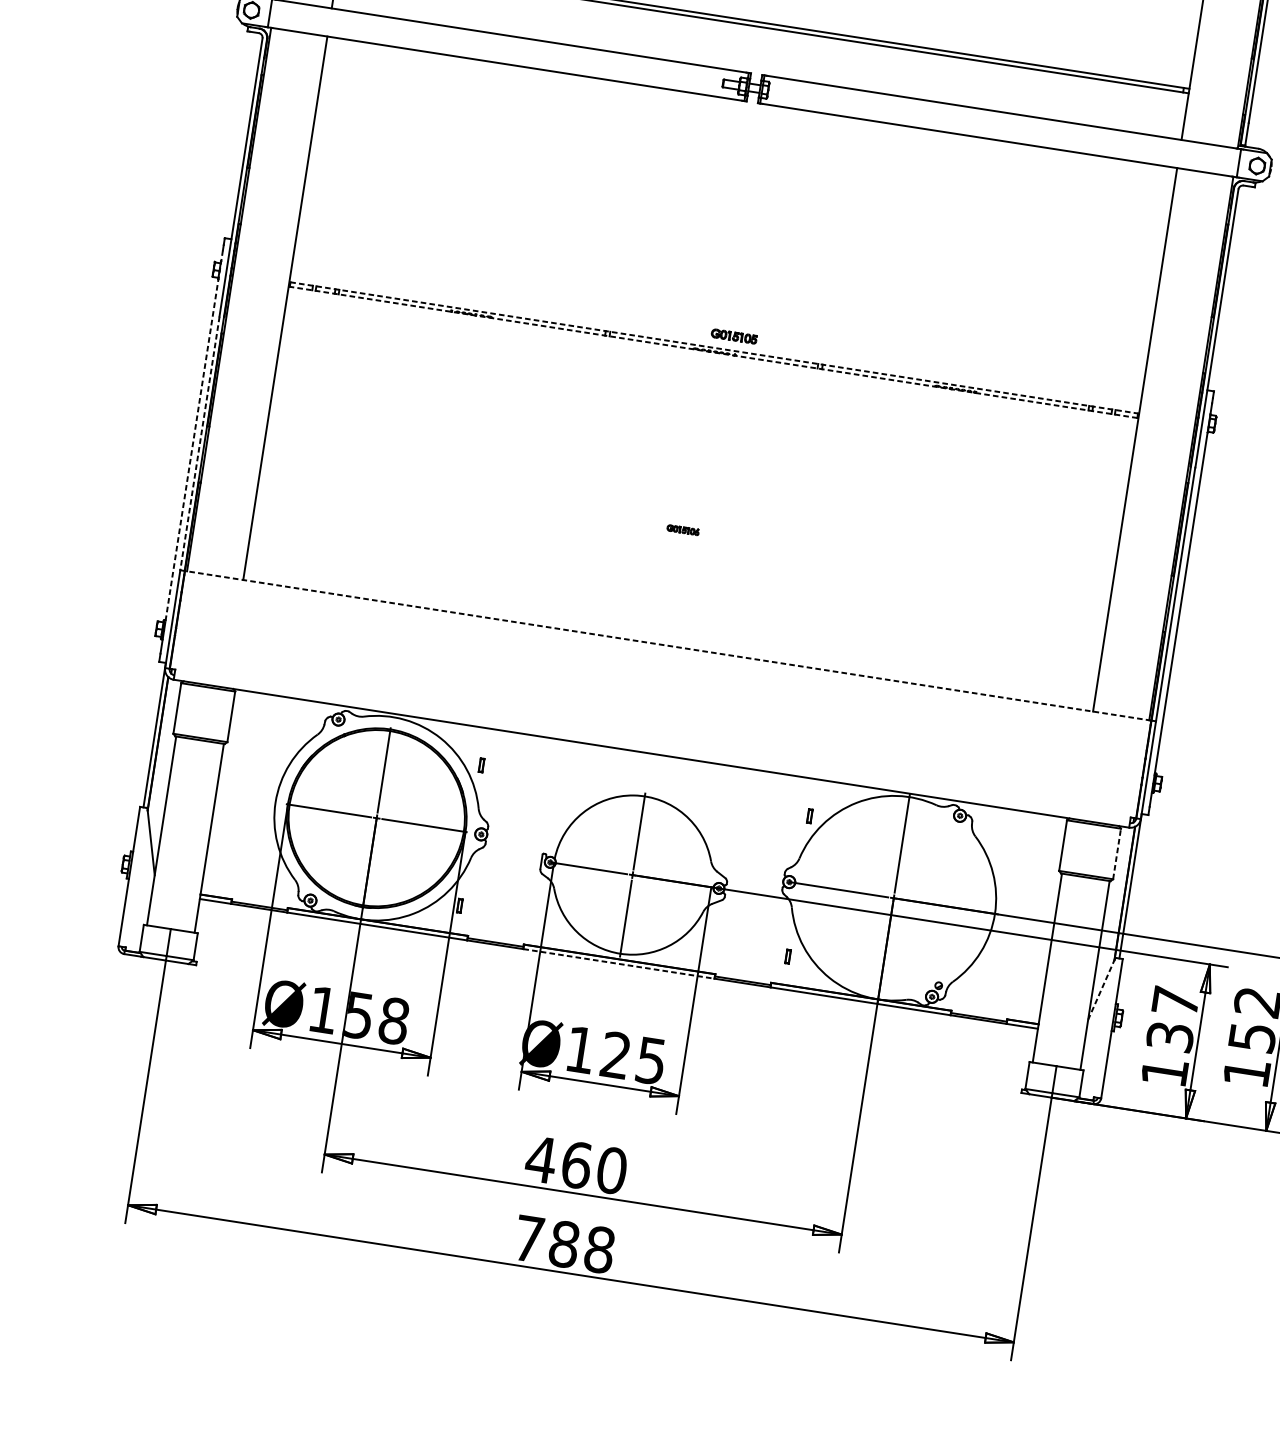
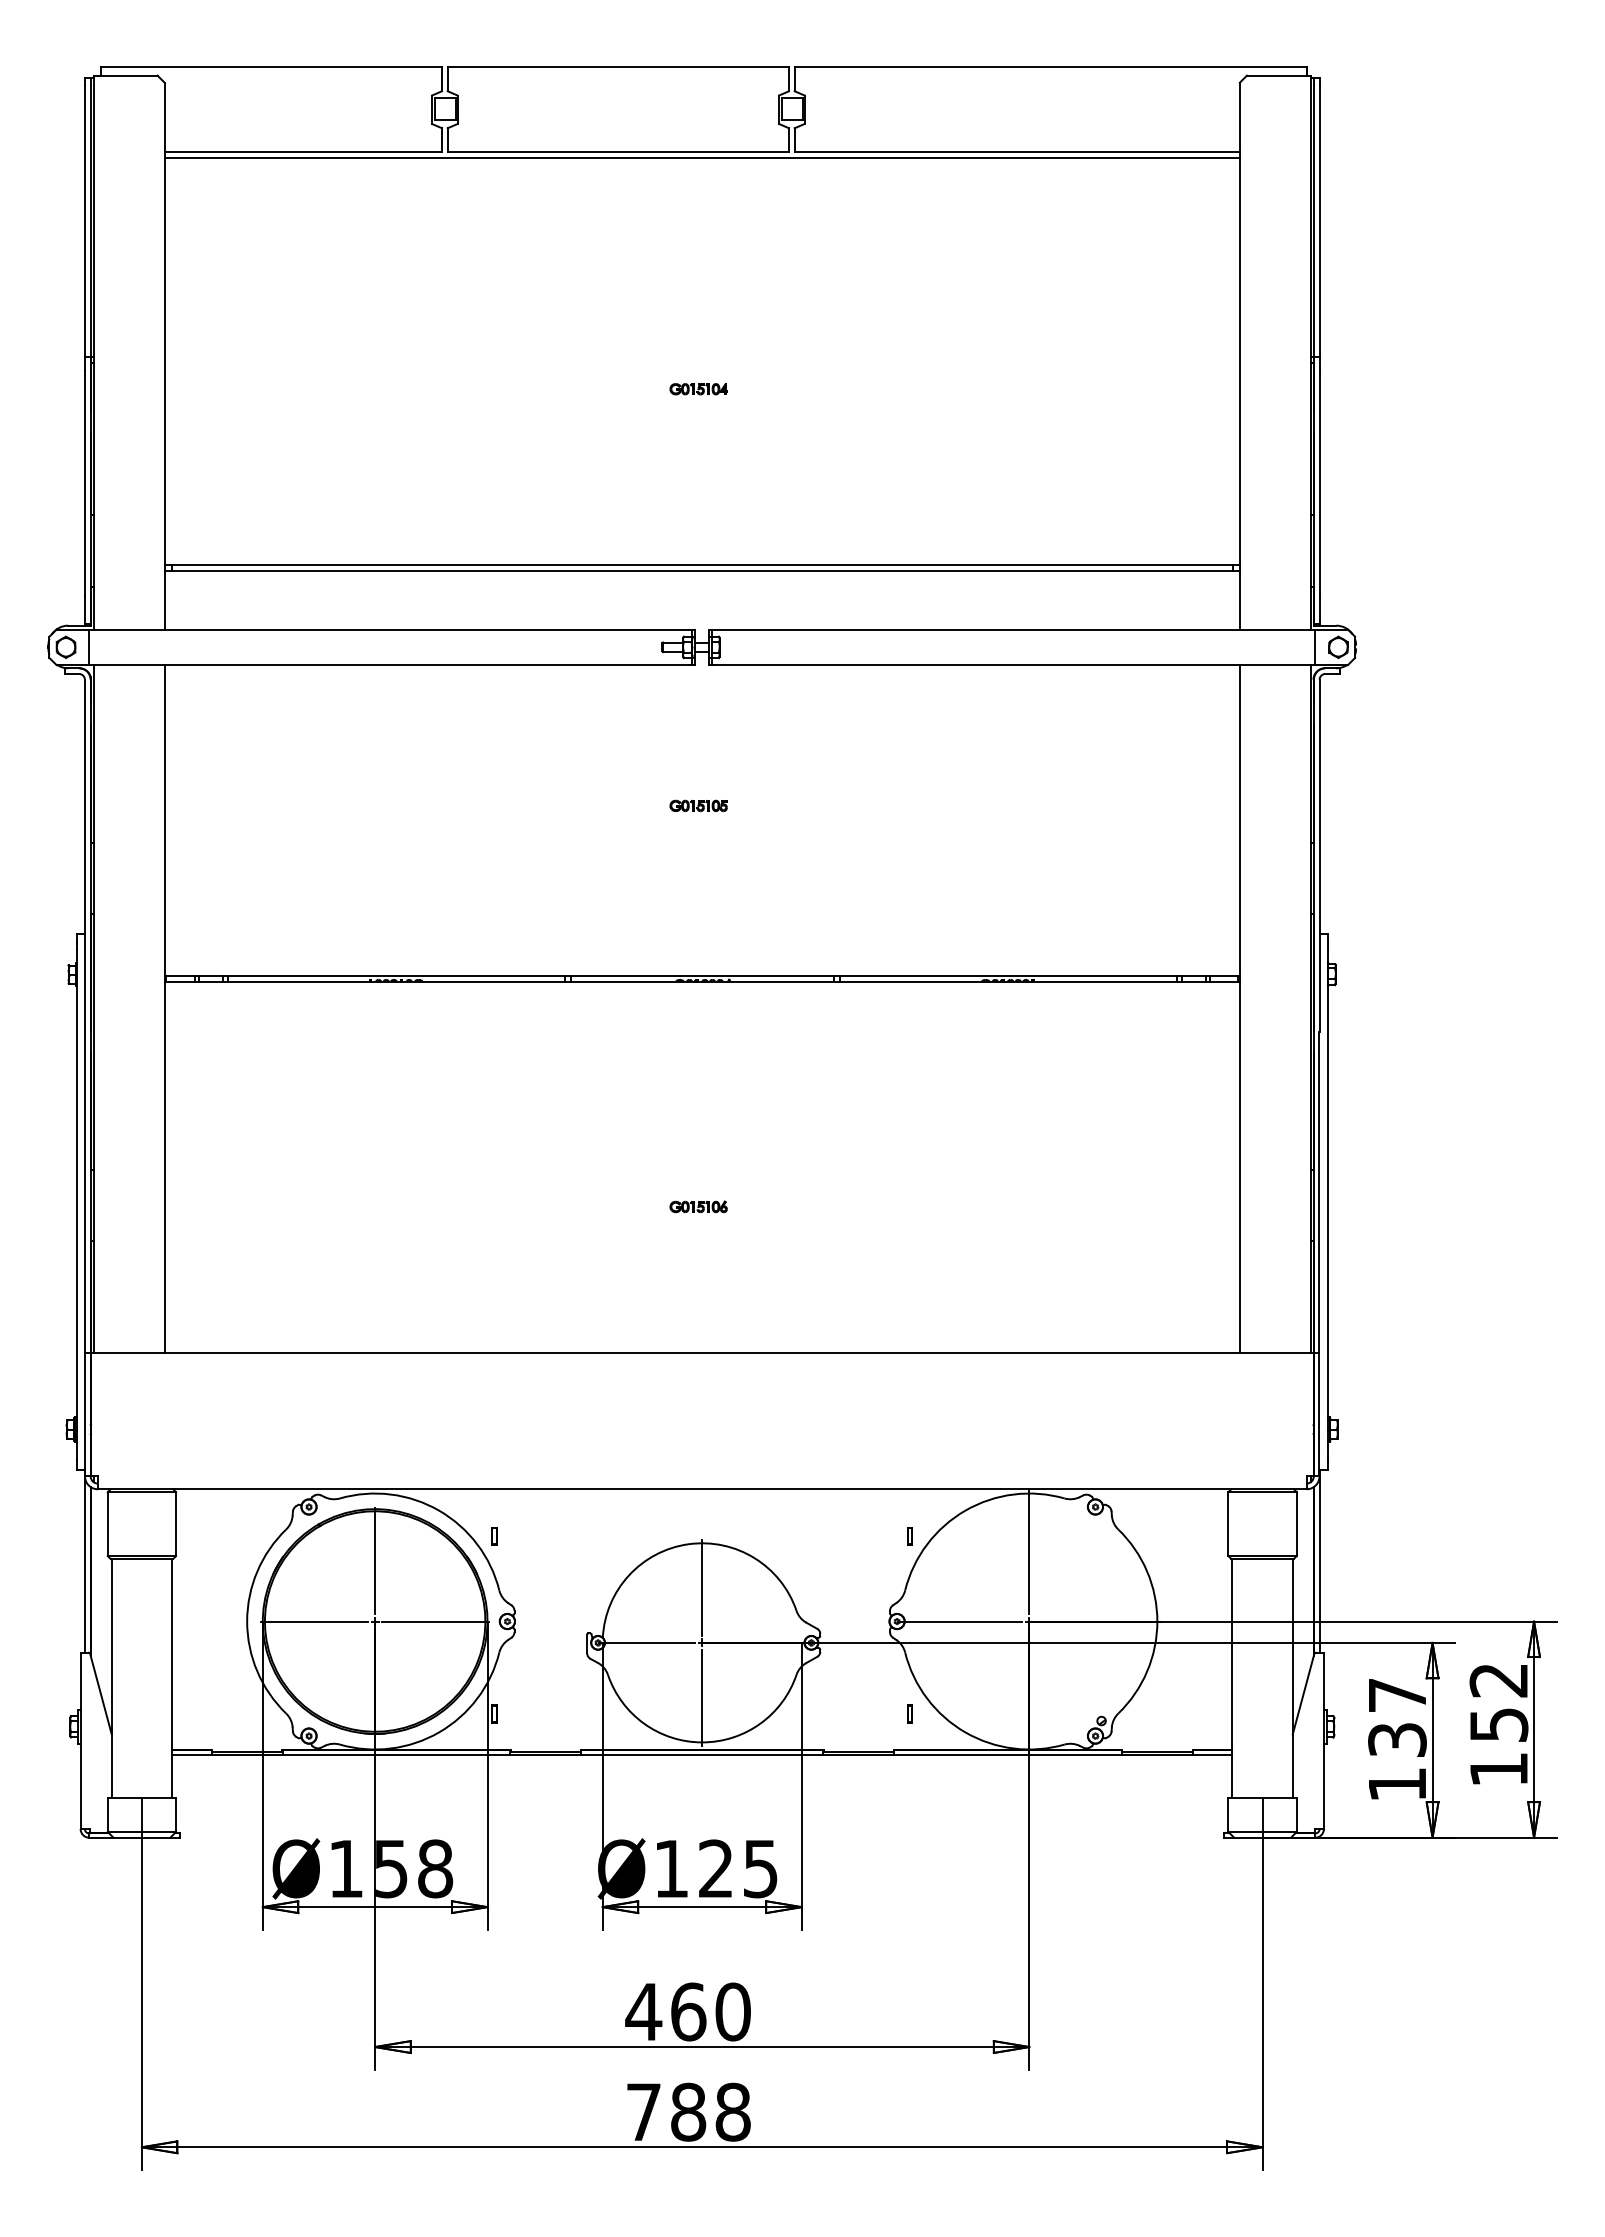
part: (734, 336) -> (698, 805), moved
line: (714, 347) -> (702, 975), dashed -> solid
line: (713, 352) -> (702, 981), dashed -> solid
line: (194, 436) -> (76, 1184), dashed -> solid
line: (200, 443) -> (85, 1192), dashed -> solid
part: (683, 529) -> (698, 1206), size x1.43
line: (667, 645) -> (701, 1352), dashed -> solid
line: (1116, 854) -> (1296, 1524), dashed -> solid
line: (619, 964) -> (702, 1755), dashed -> solid
line: (1101, 989) -> (1303, 1694), dashed -> solid

